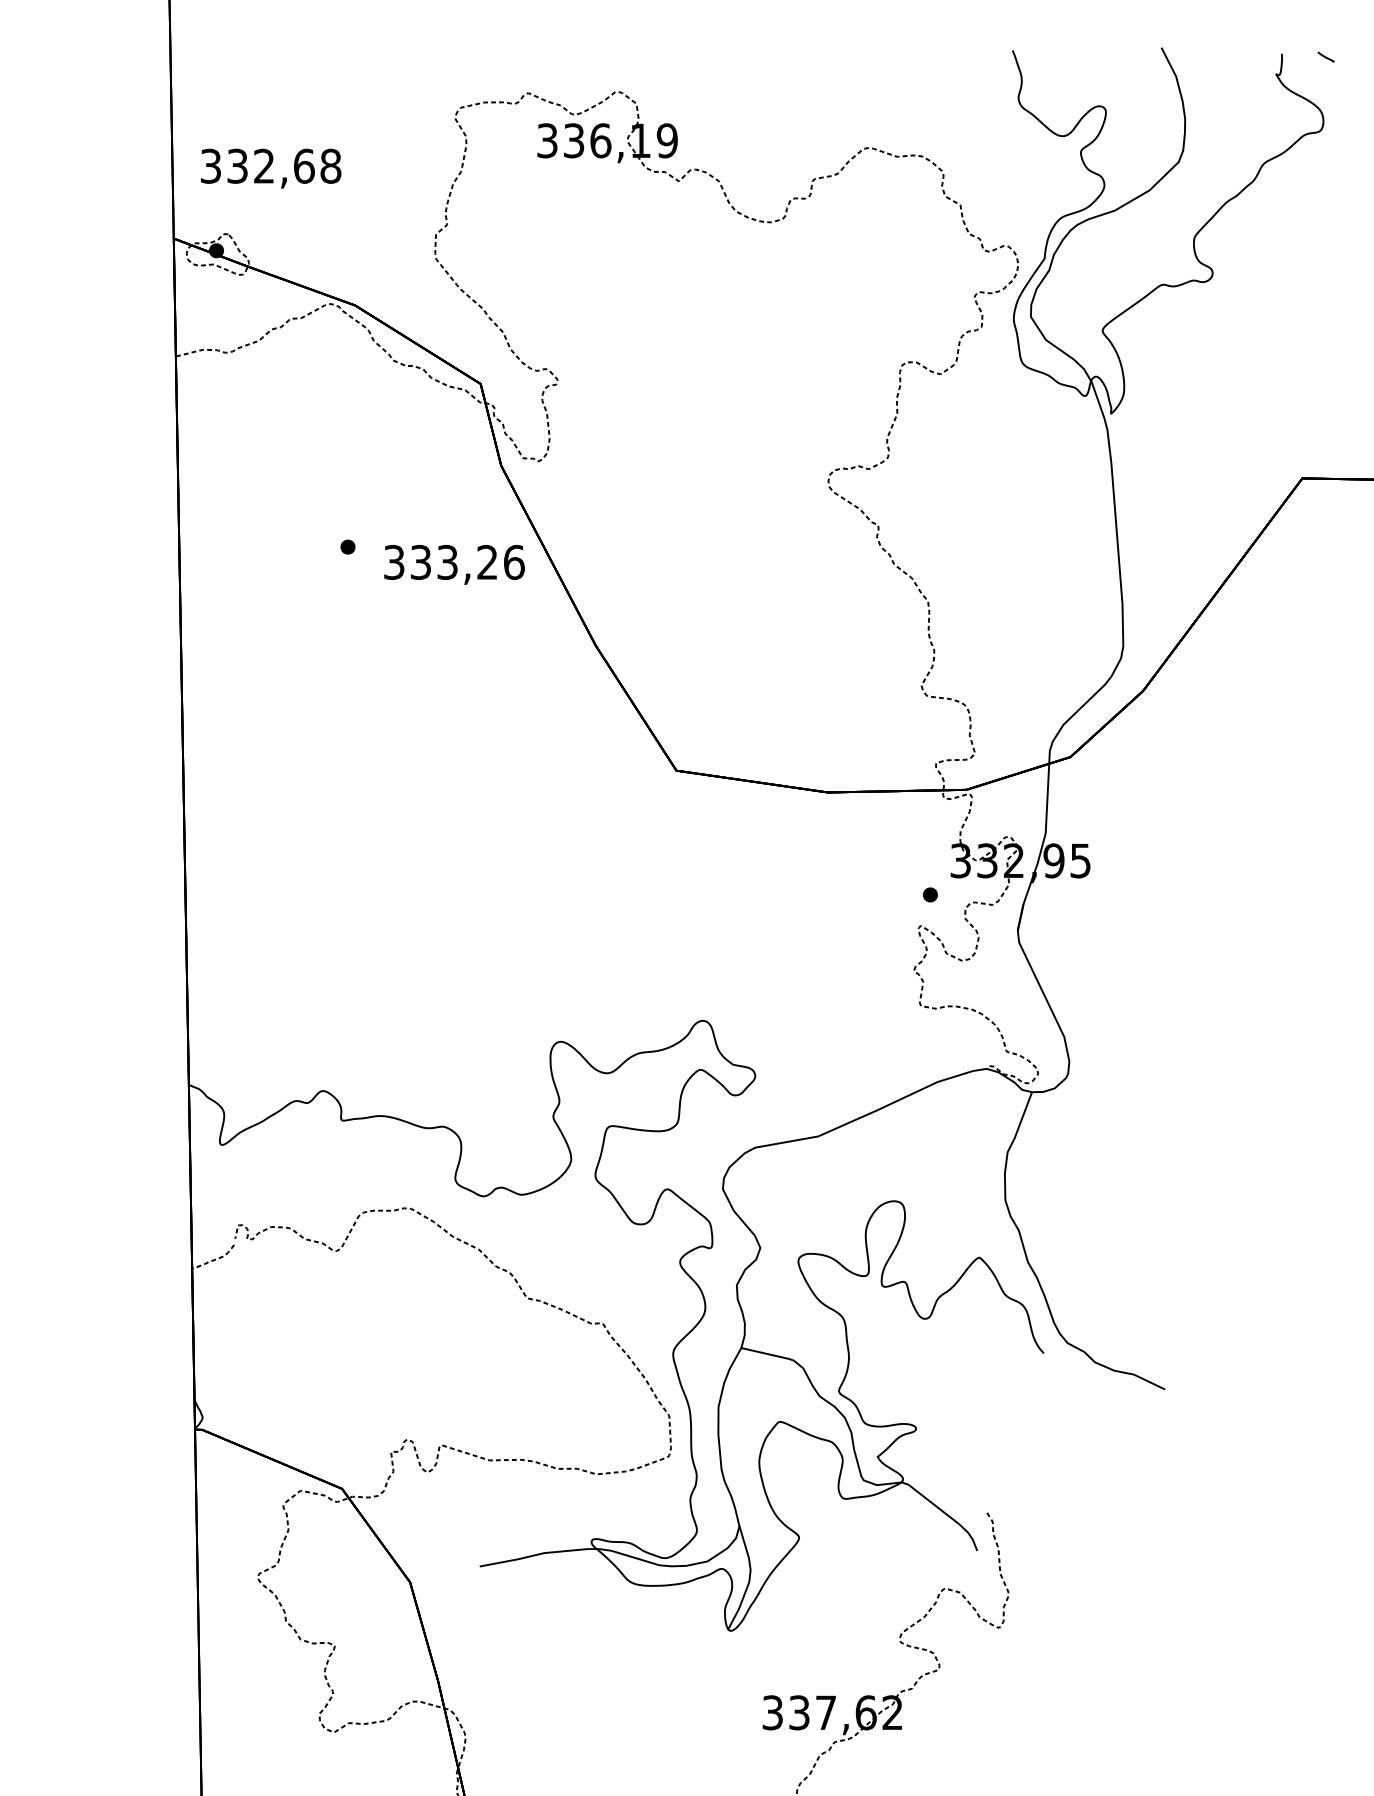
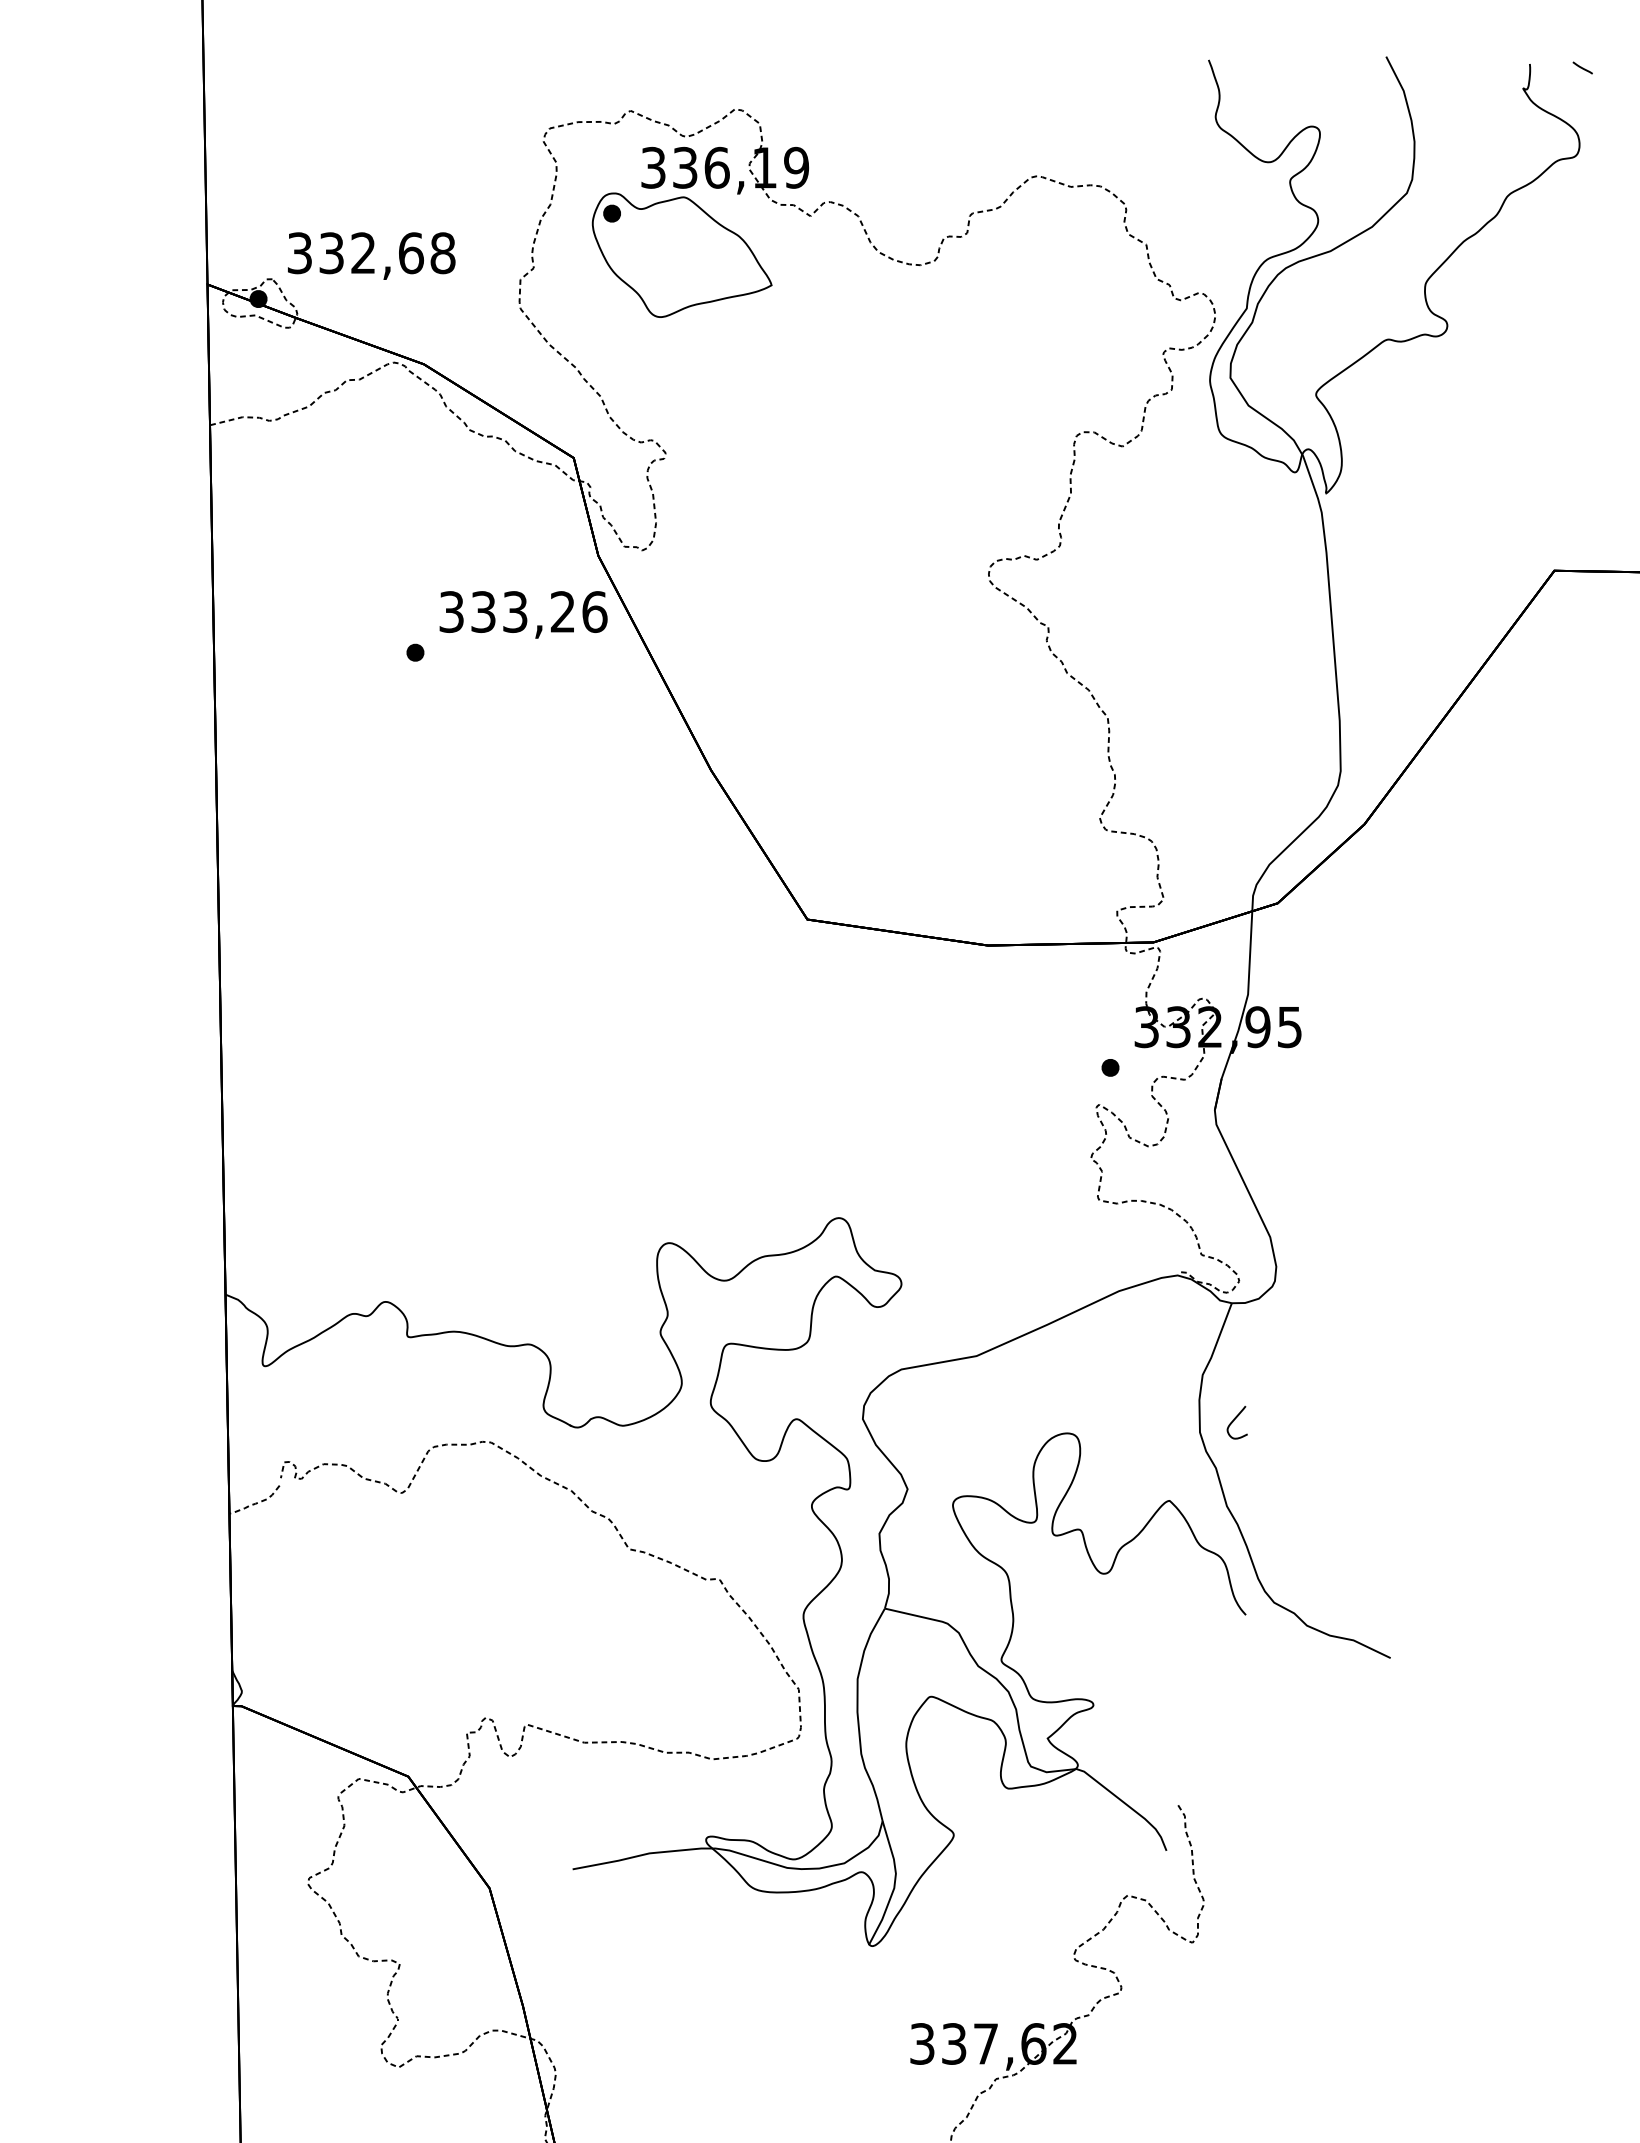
text: (270, 168) -> (371, 255), moved
part: (570, 213) -> (681, 254), added
text: (454, 564) -> (523, 614), moved
curve: (1034, 1190) -> (1234, 1420), added

